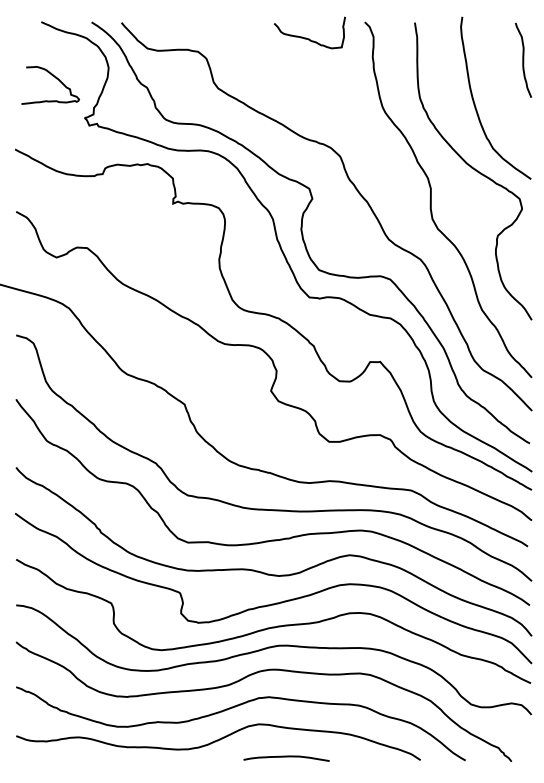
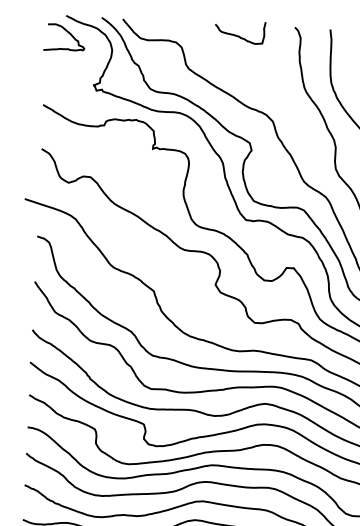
curve: (306, 37) -> (237, 35), moved
curve: (56, 79) -> (69, 33), moved

